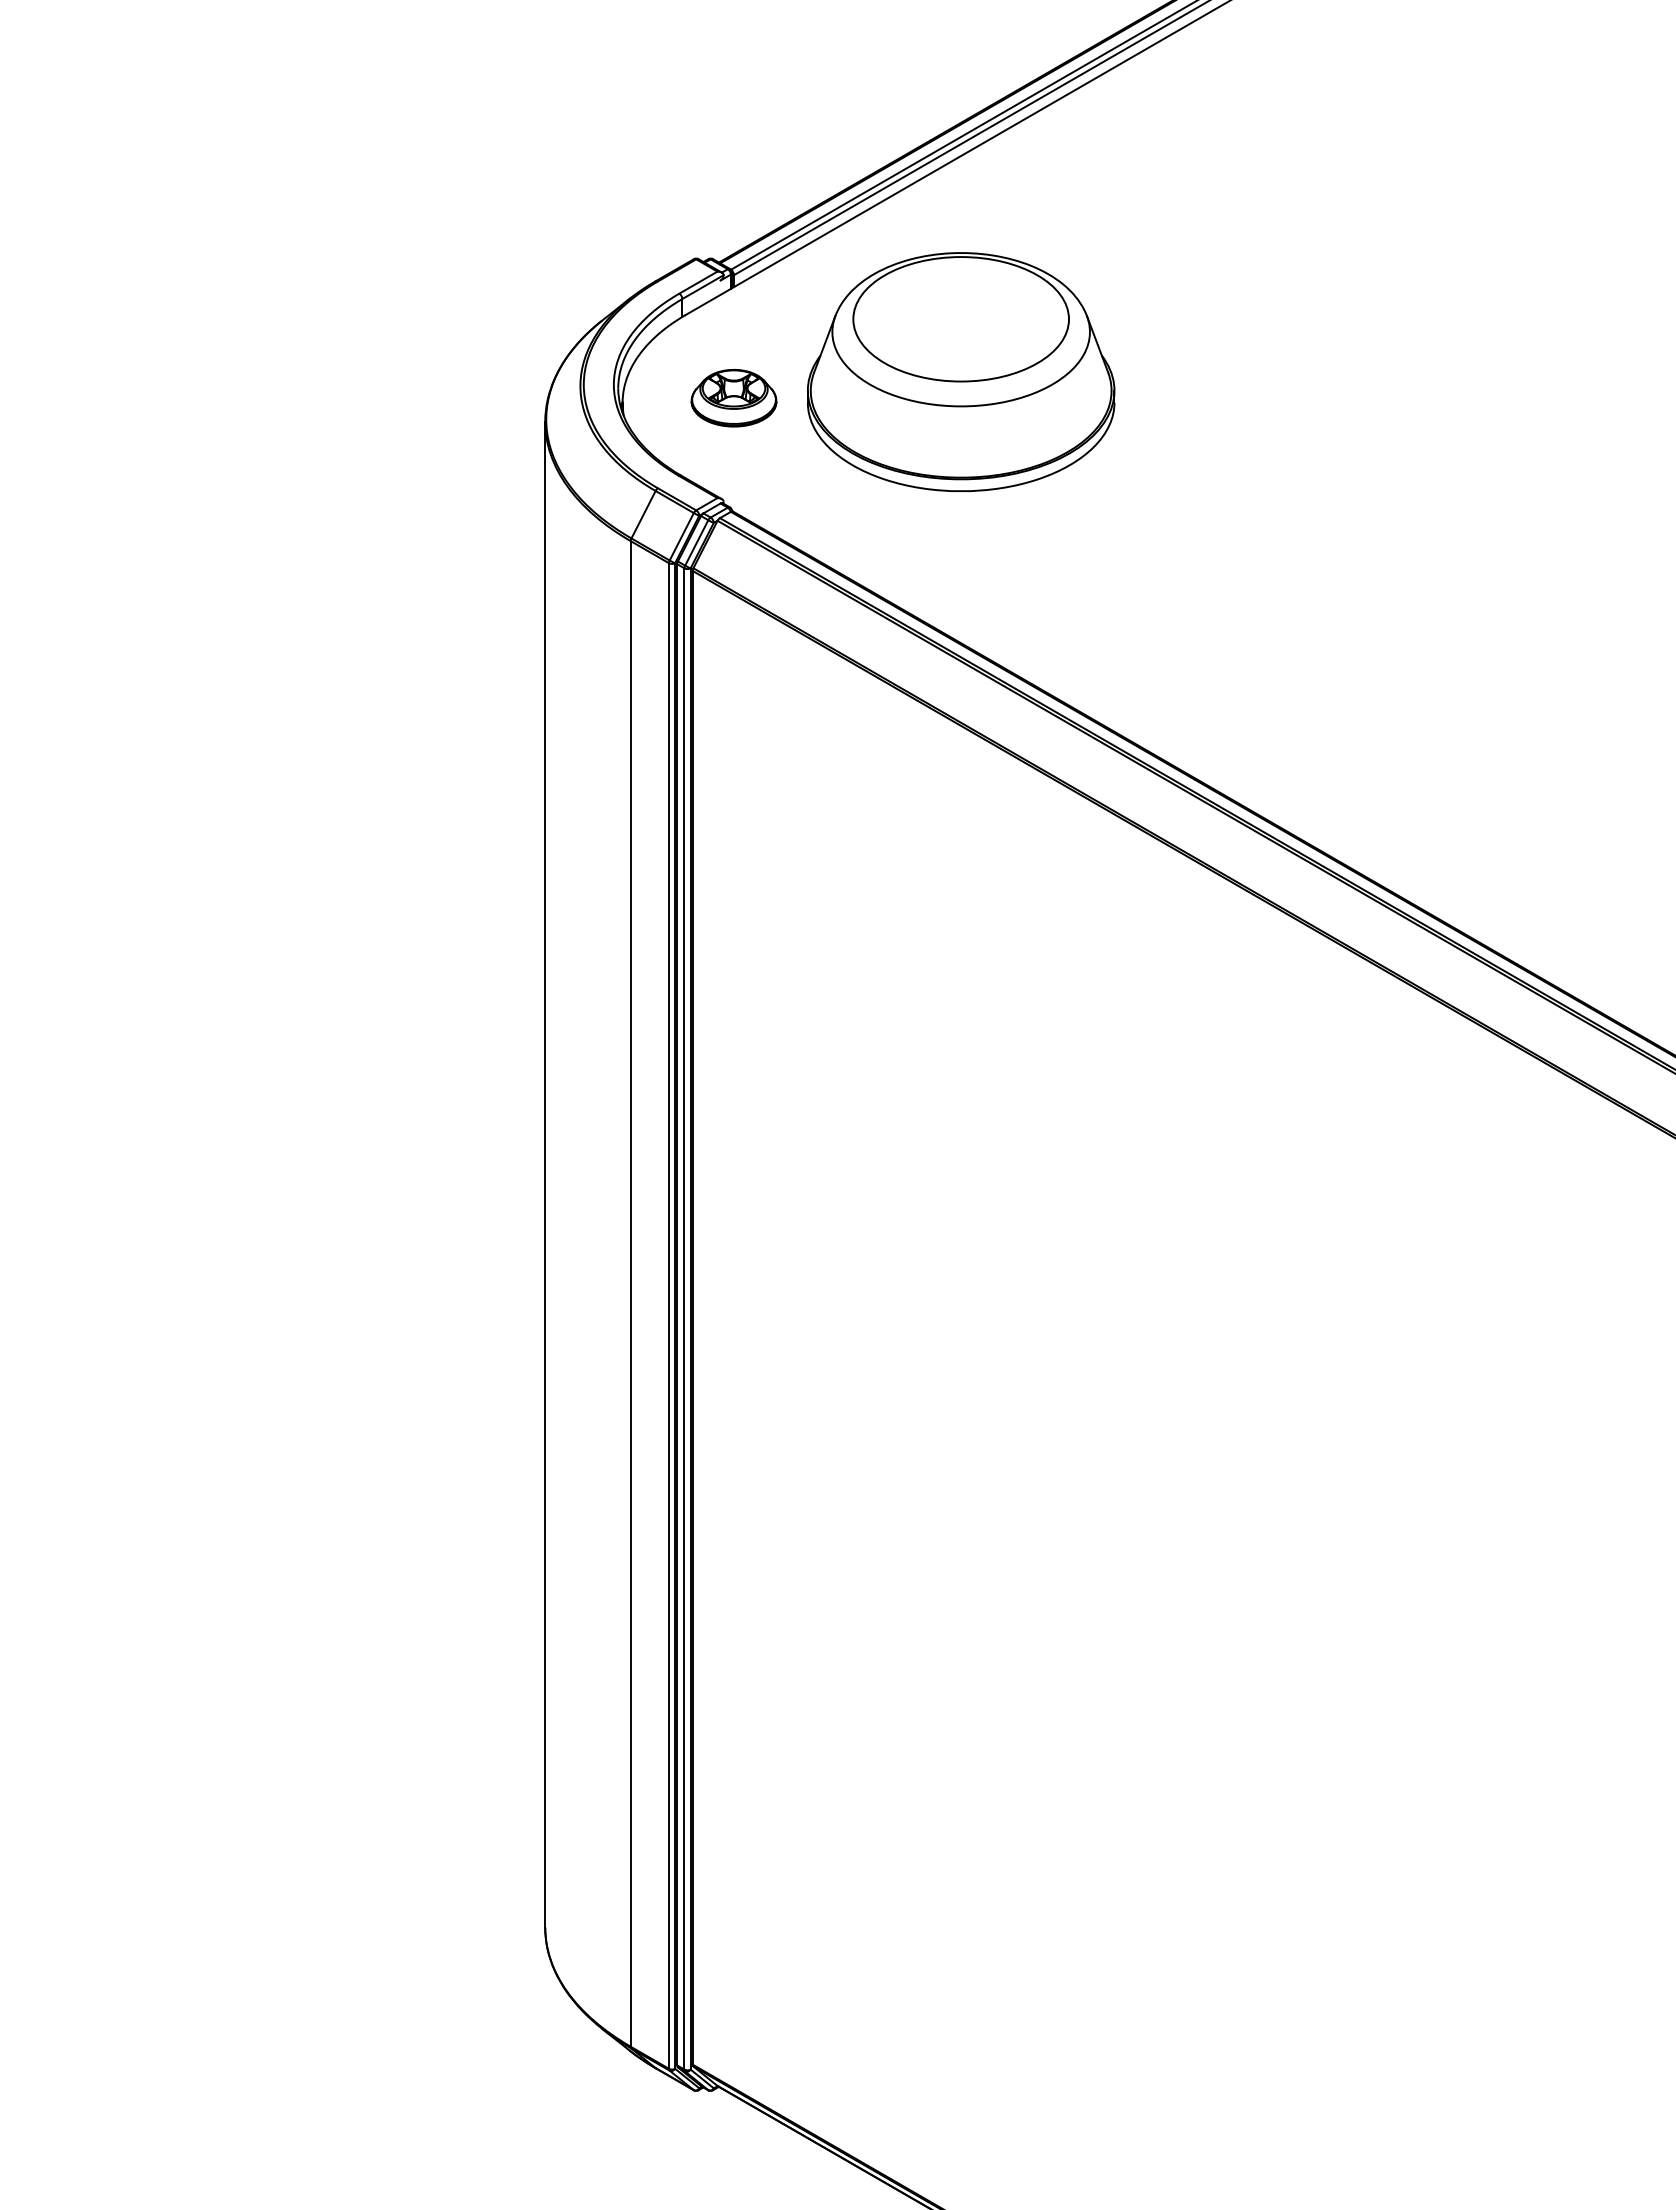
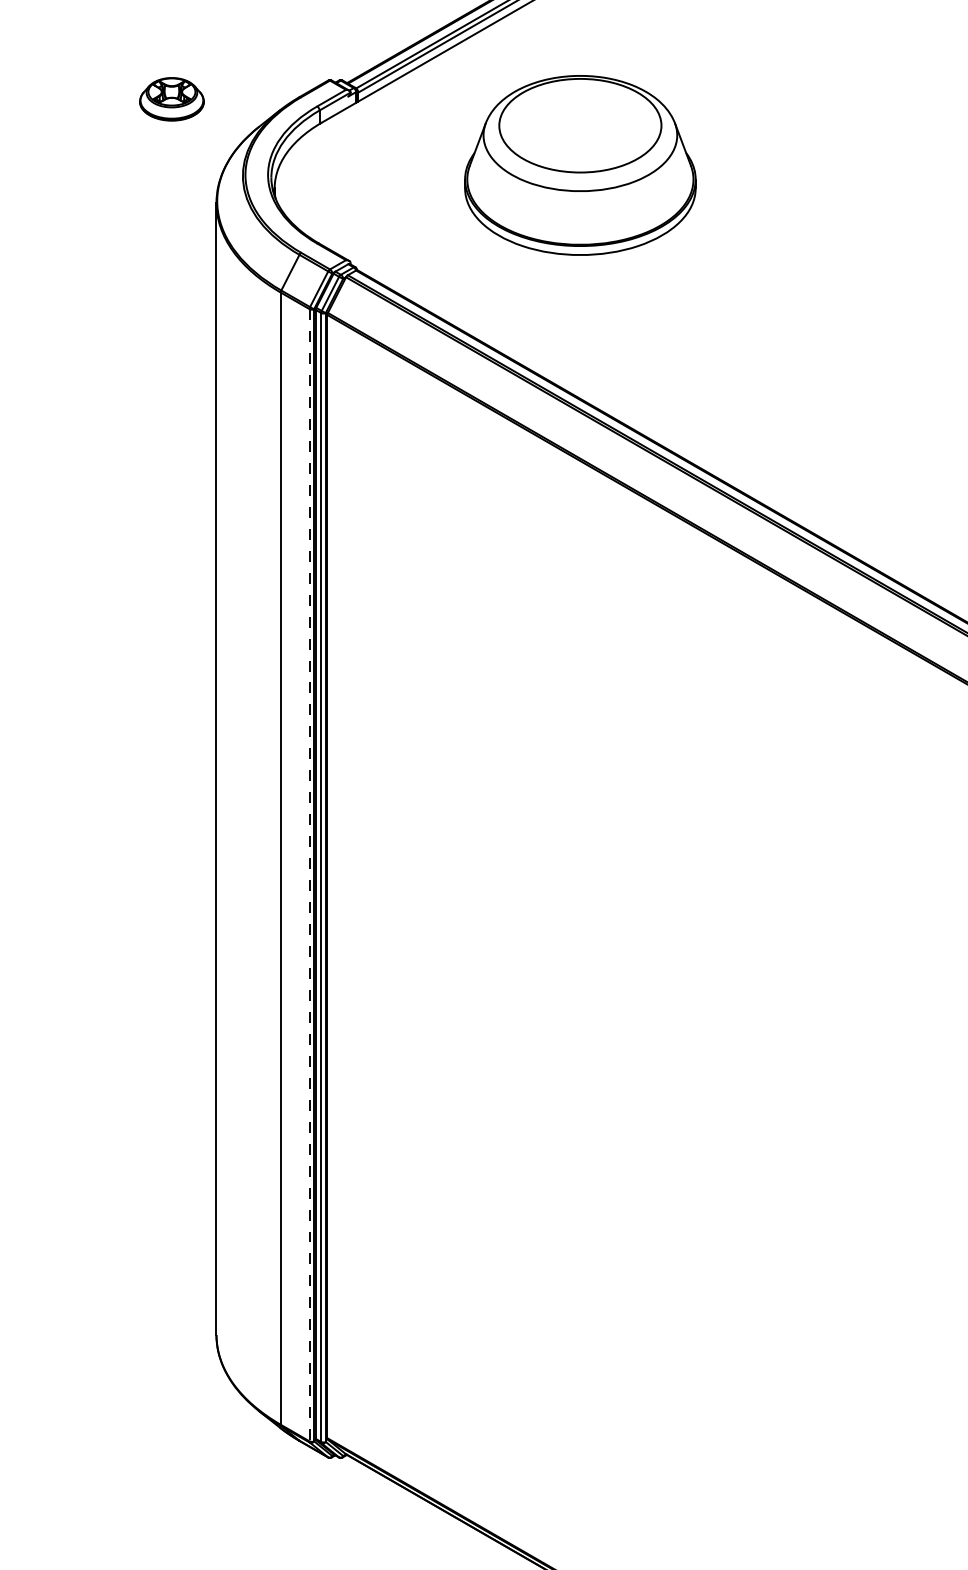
part: (961, 371) -> (580, 164), moved
part: (733, 398) -> (171, 99), moved
line: (668, 1316) -> (309, 875), solid -> dashed

